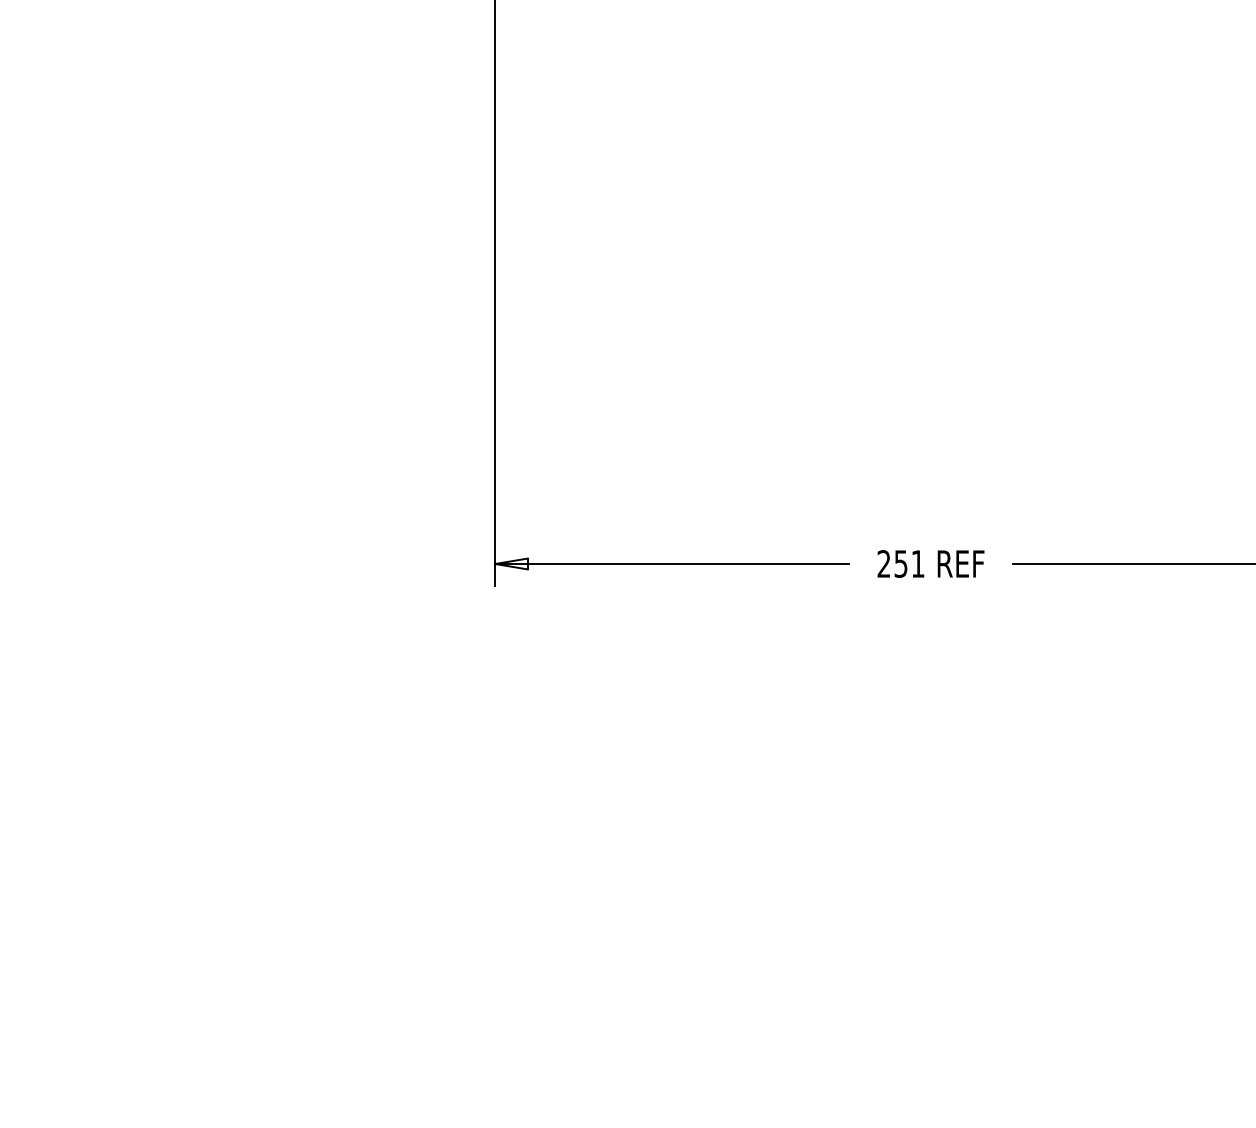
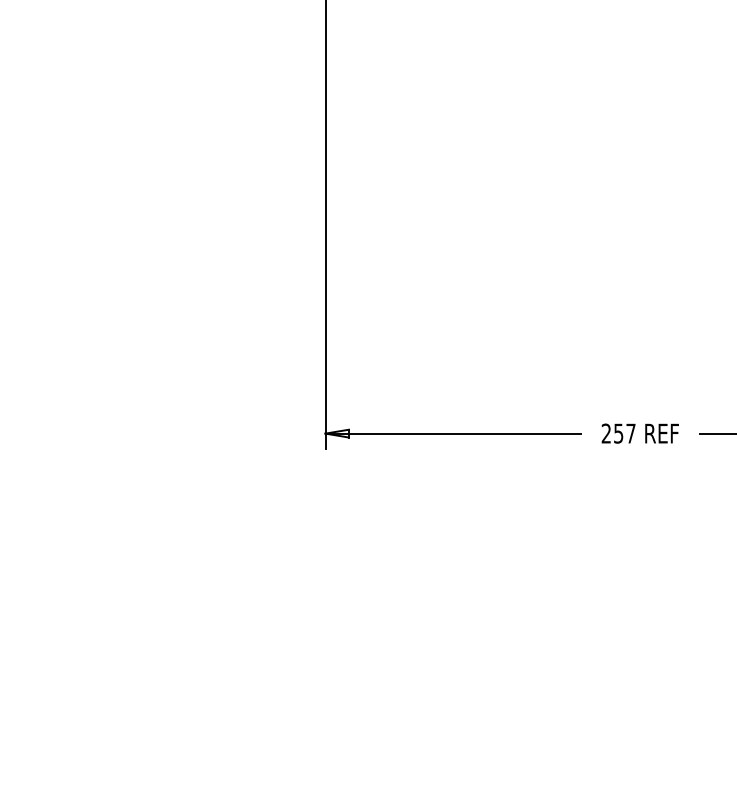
text: (917, 563) -> (630, 433), 251 -> 257

